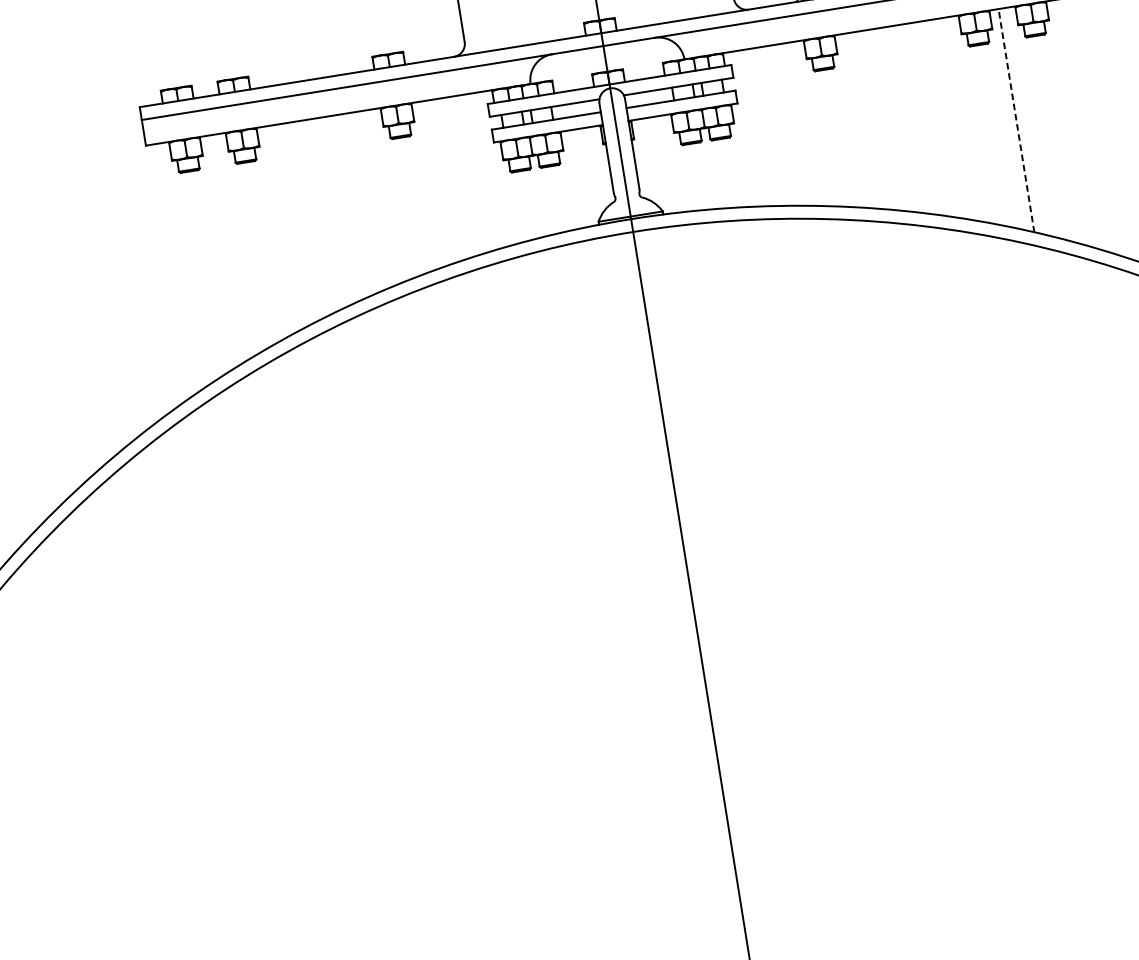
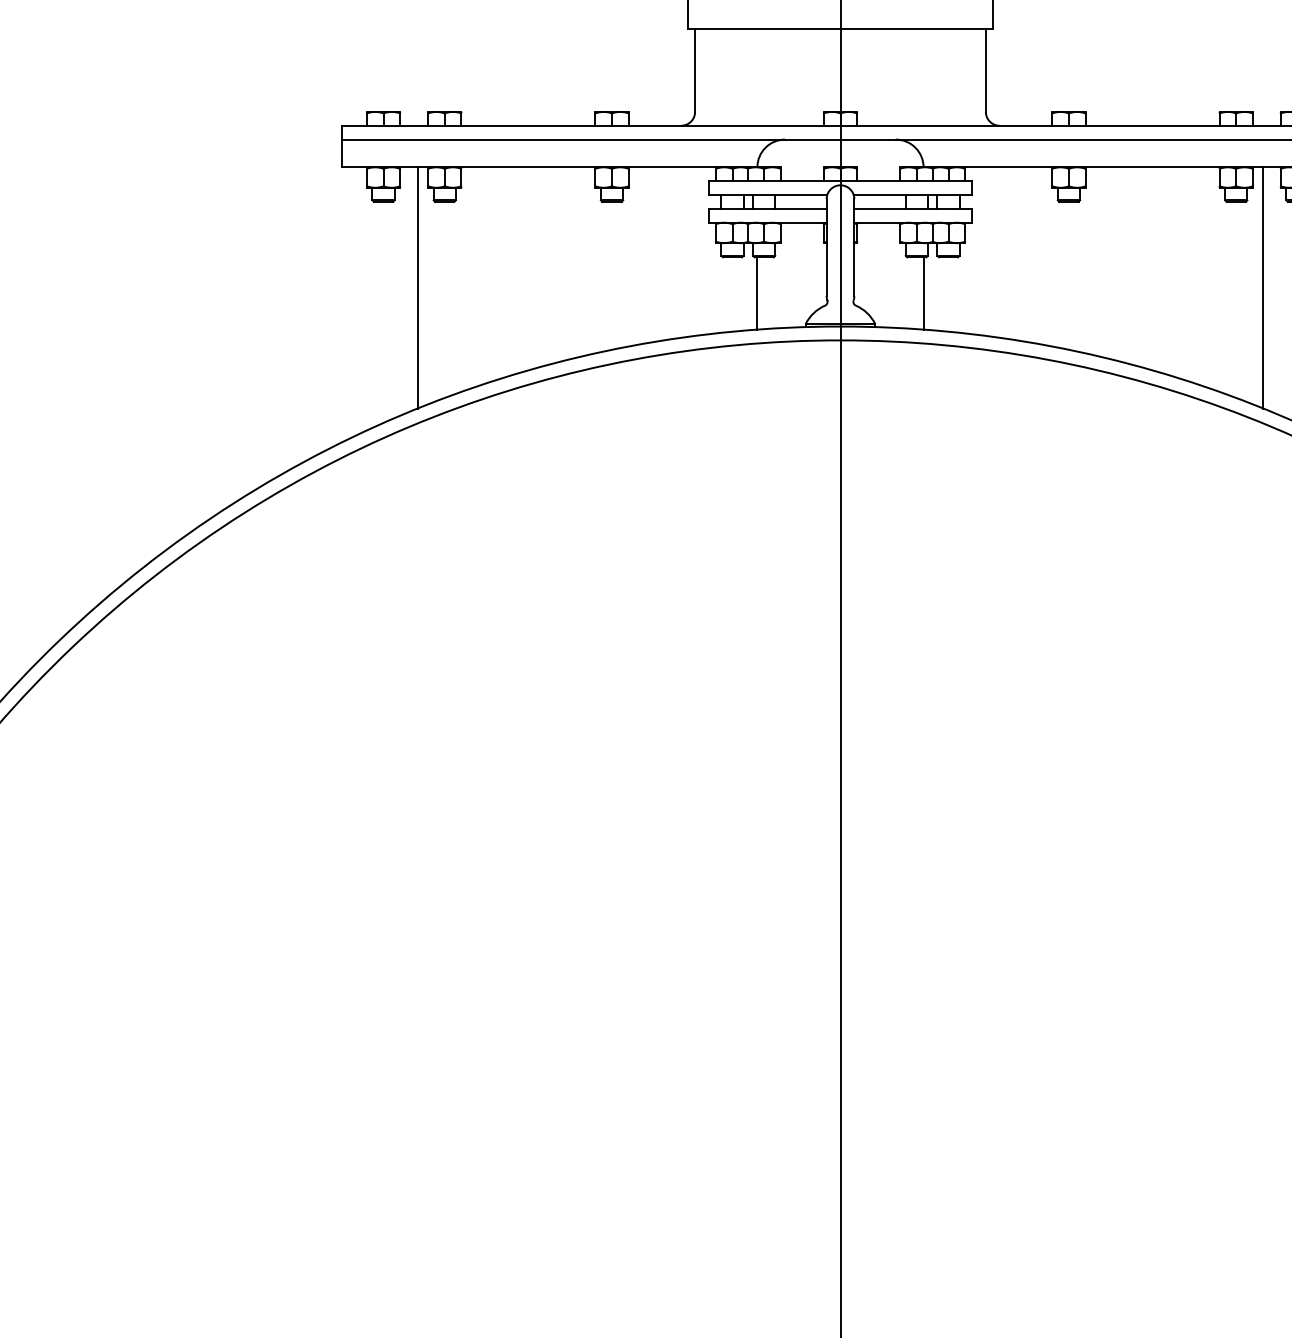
line: (1016, 120) -> (1262, 287), dashed -> solid
line: (703, 176) -> (923, 293), added
line: (549, 200) -> (757, 293), added
line: (234, 245) -> (418, 287), added

